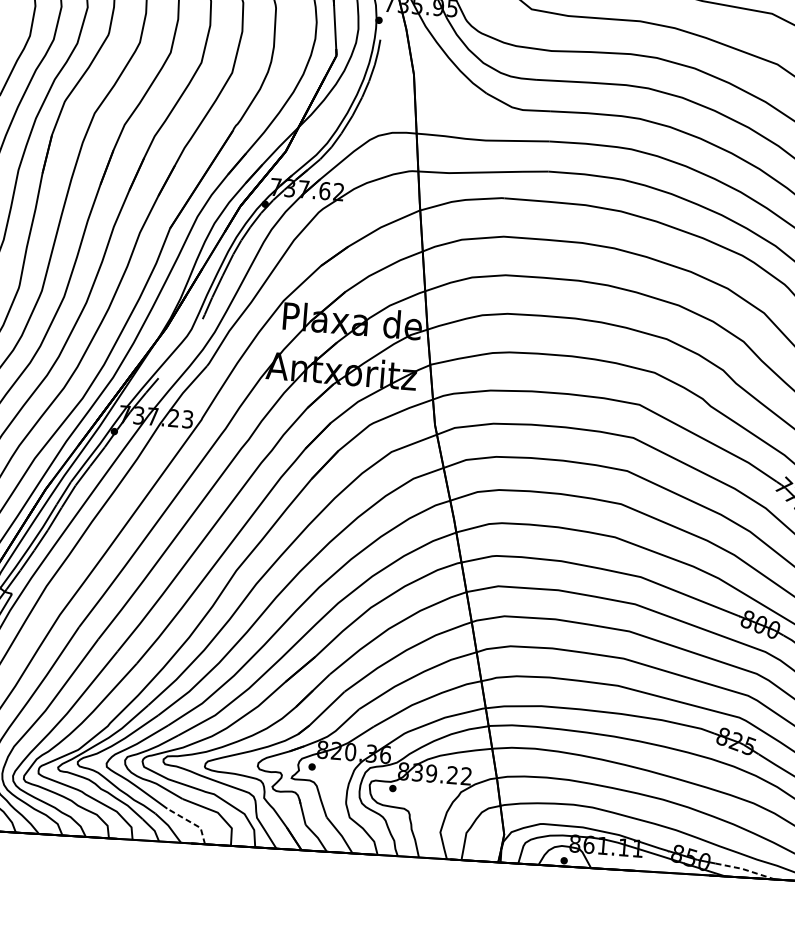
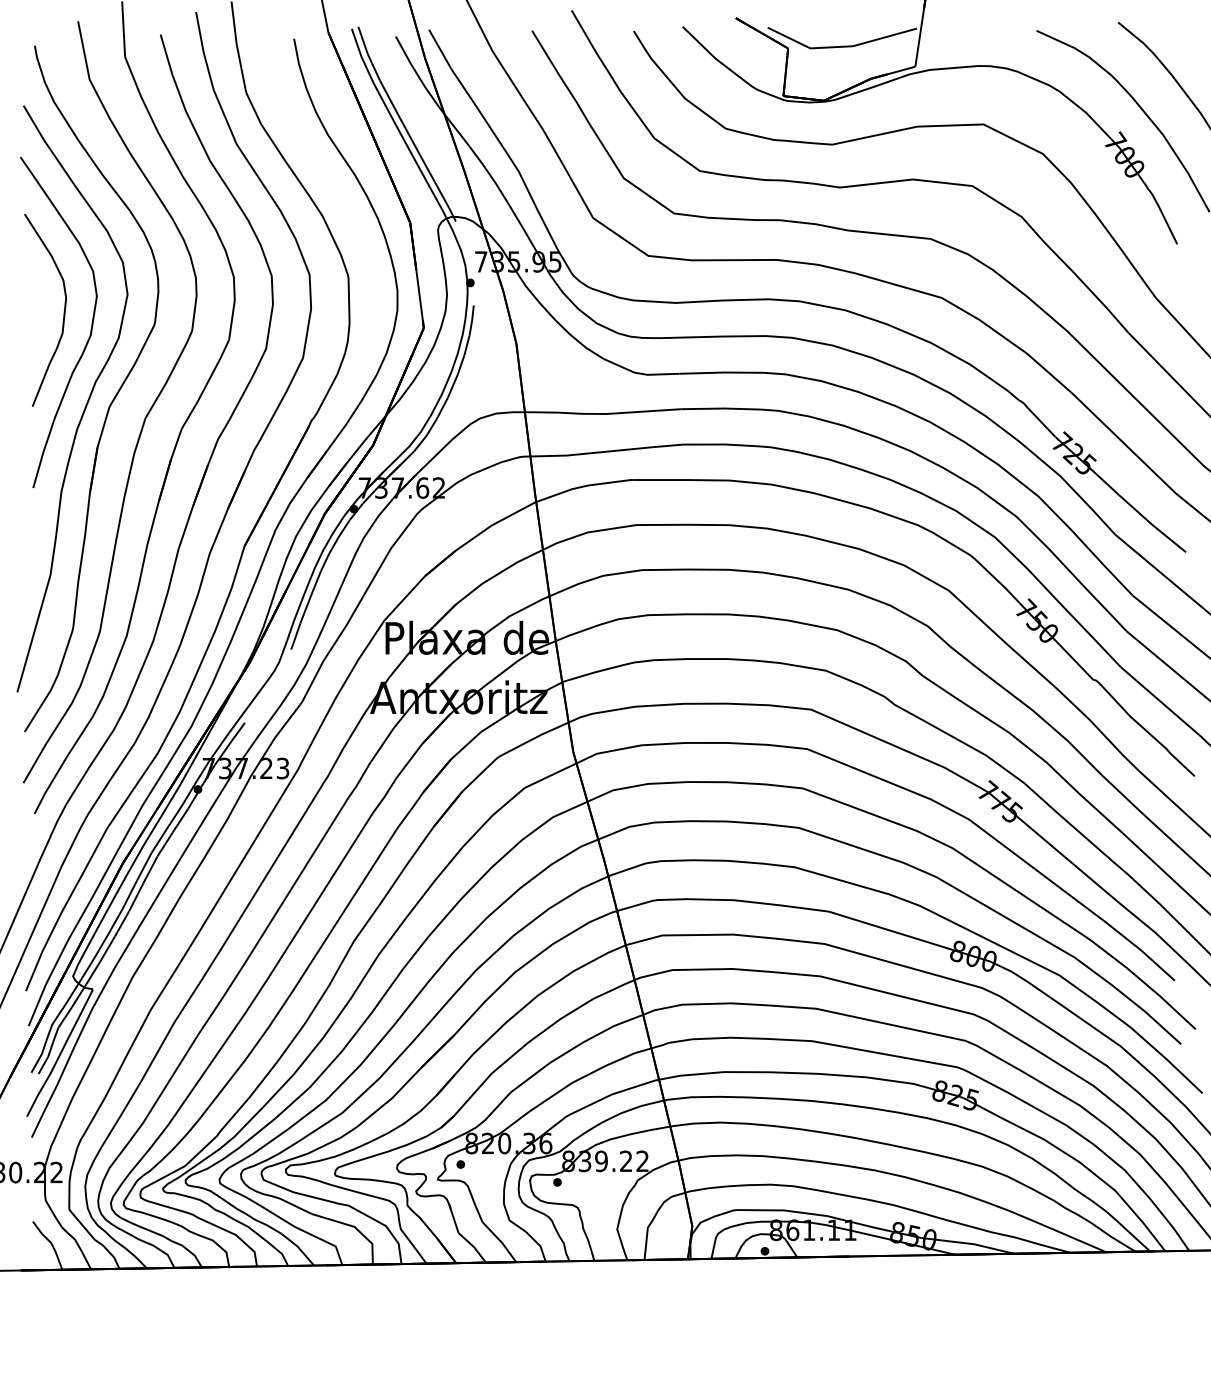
line: (191, 822) -> (324, 1240), dashed -> solid
line: (745, 870) -> (978, 1245), dashed -> solid

